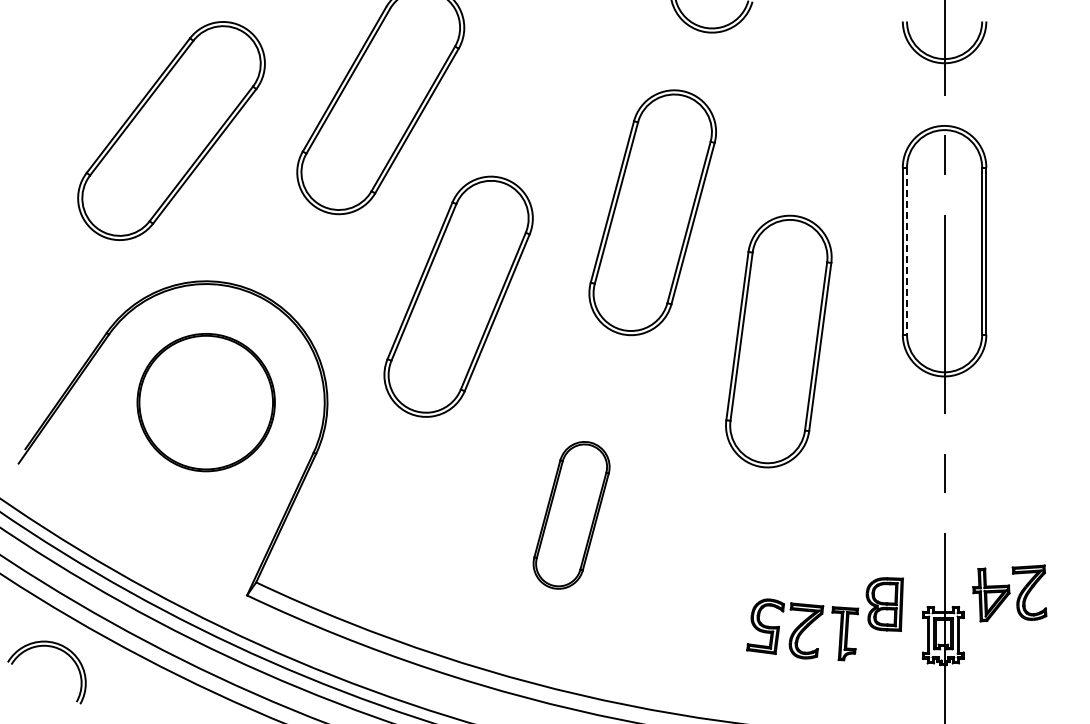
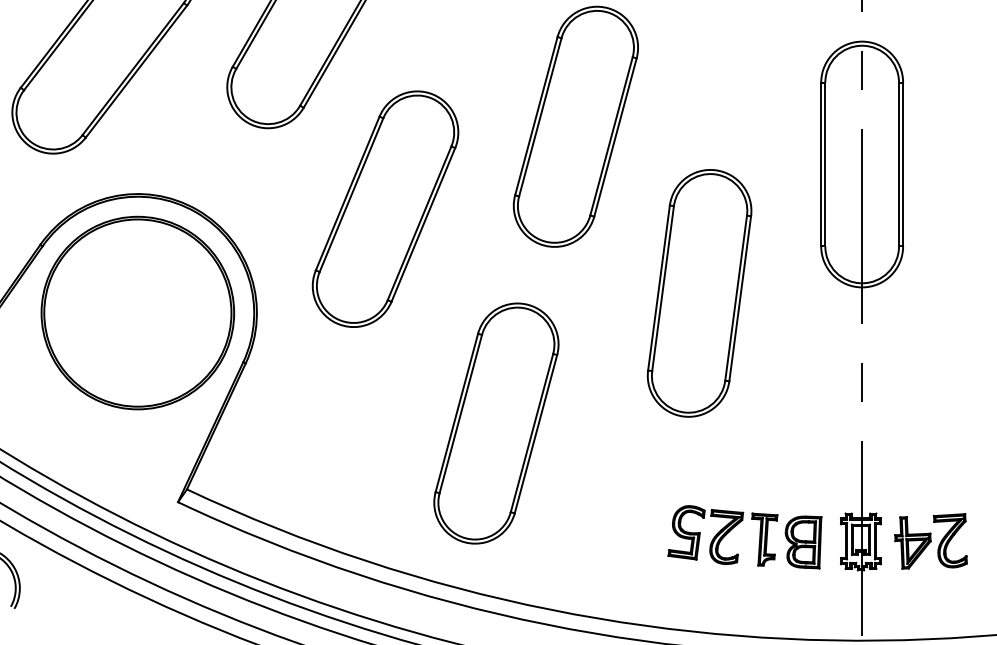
line: (907, 251) -> (825, 164), dashed -> solid
part: (778, 341) -> (699, 293), moved
part: (206, 402) -> (138, 312), size x1.43
part: (571, 515) -> (496, 423), size x1.67
part: (1009, 593) -> (930, 541), moved
part: (884, 604) -> (803, 542), moved

